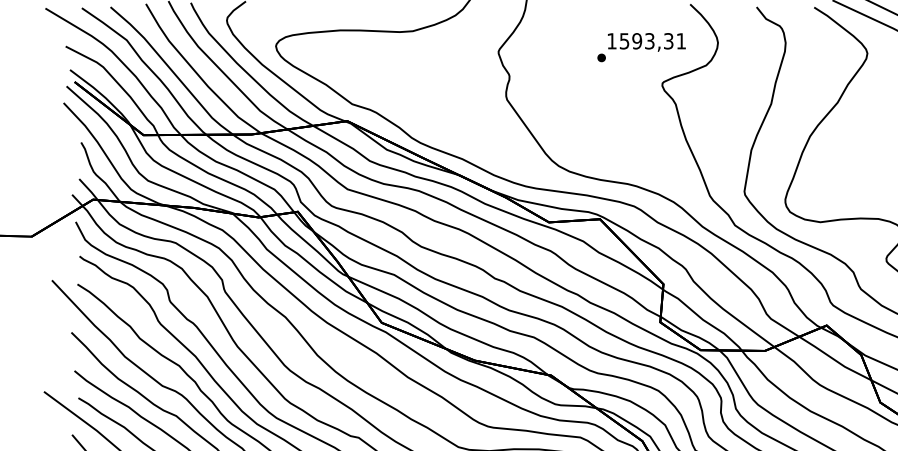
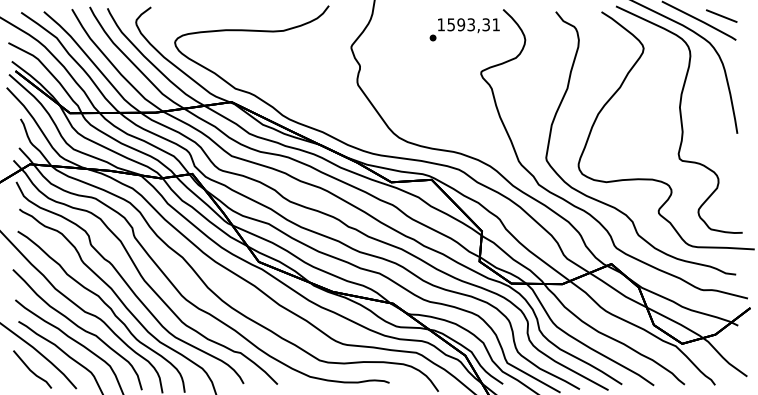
text: (641, 47) -> (464, 29), moved

